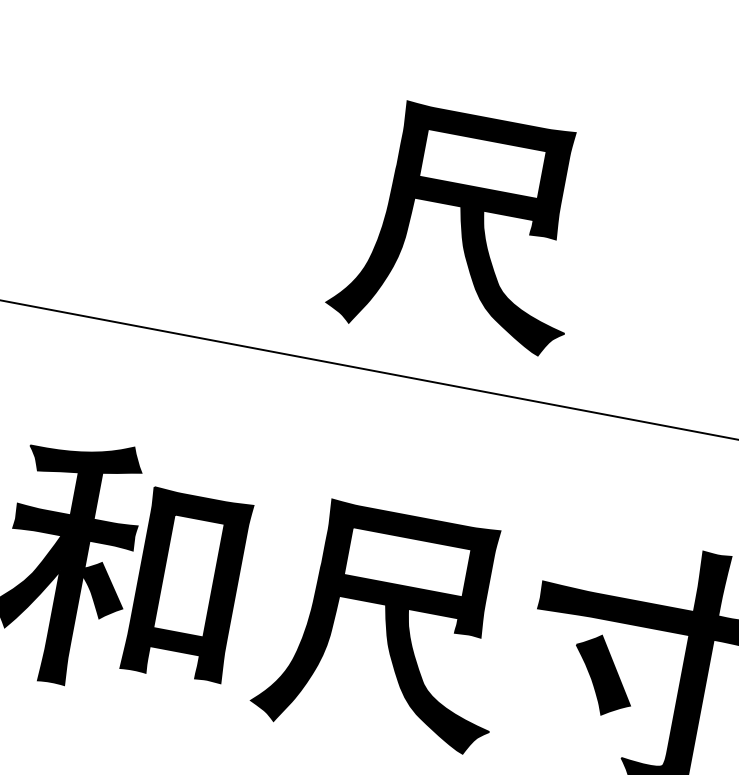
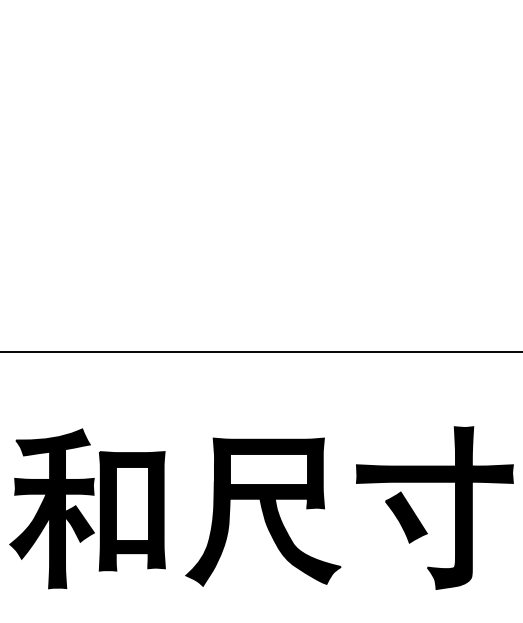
part: (462, 226) -> (263, 250), removed

